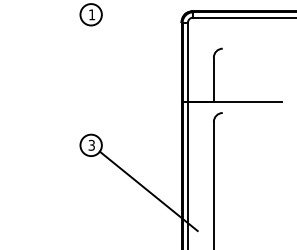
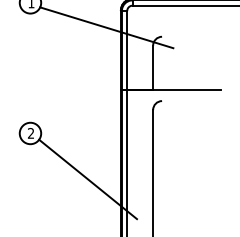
line: (167, 39) -> (106, 27), added
text: (91, 145) -> (30, 133), 3 -> 2

